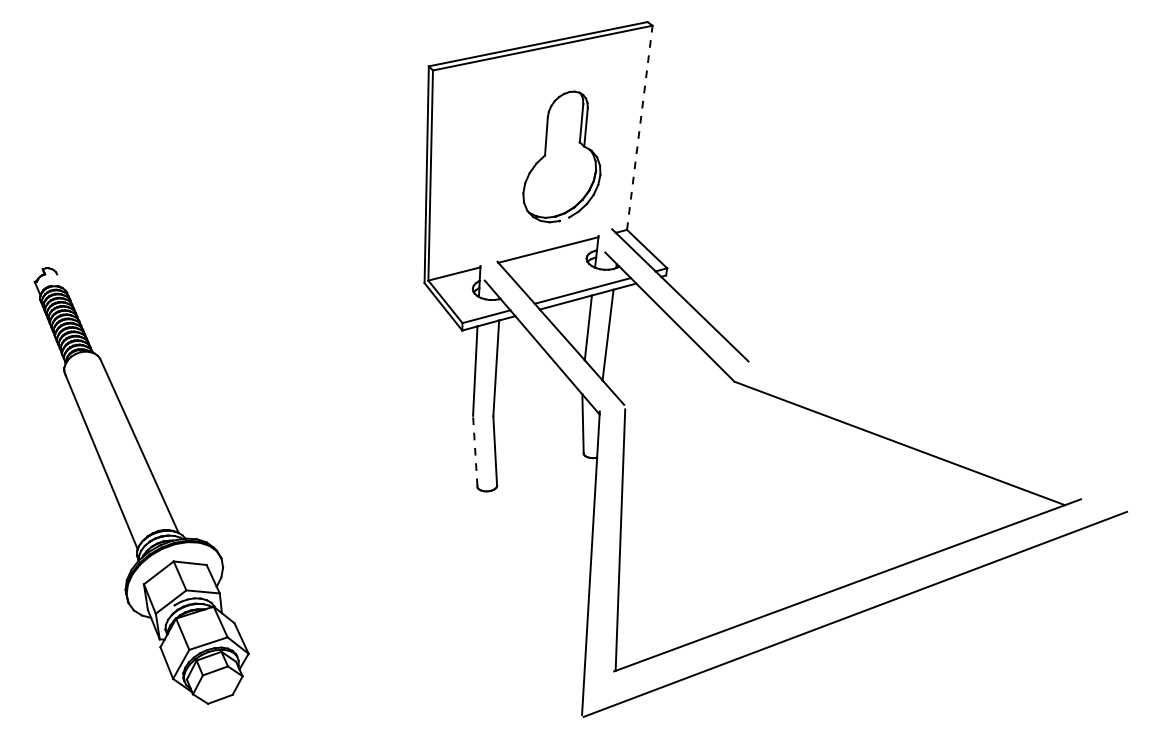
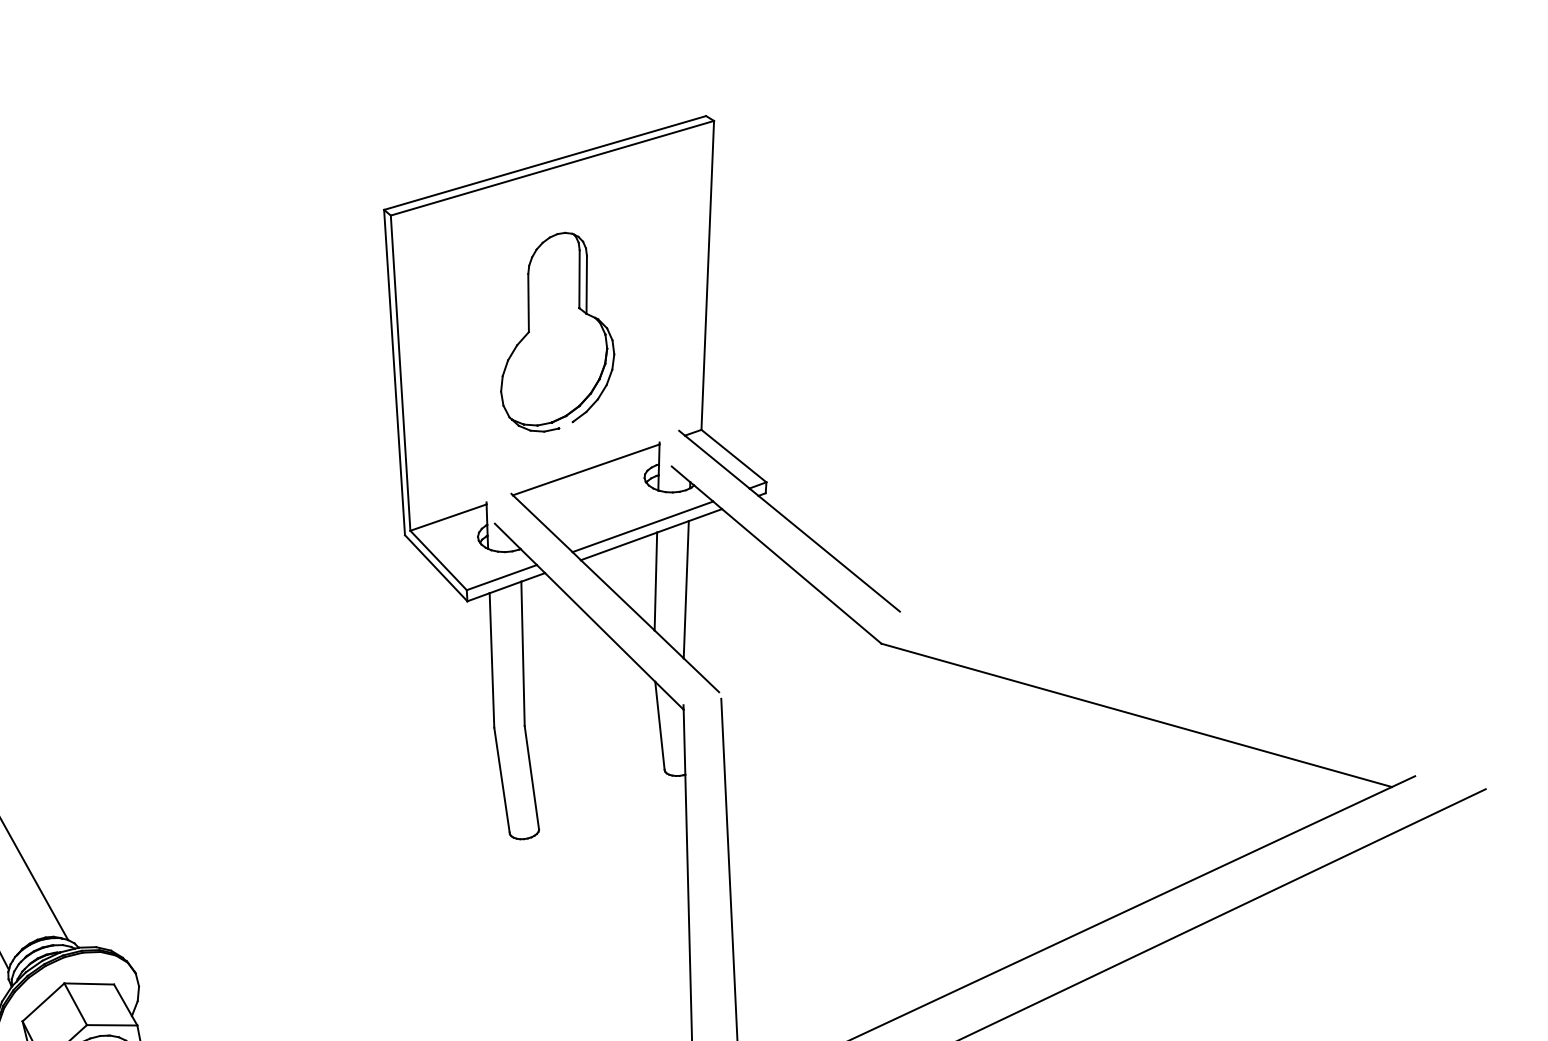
line: (639, 127) -> (707, 274), dashed -> solid
part: (561, 156) -> (553, 331), moved
line: (475, 450) -> (502, 779), dashed -> solid

